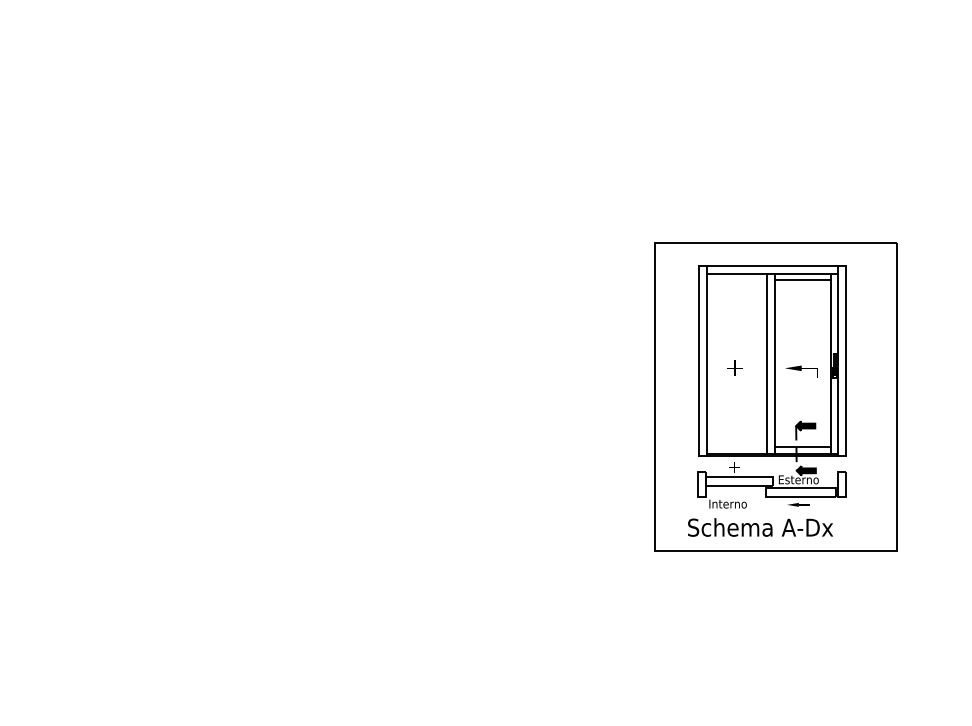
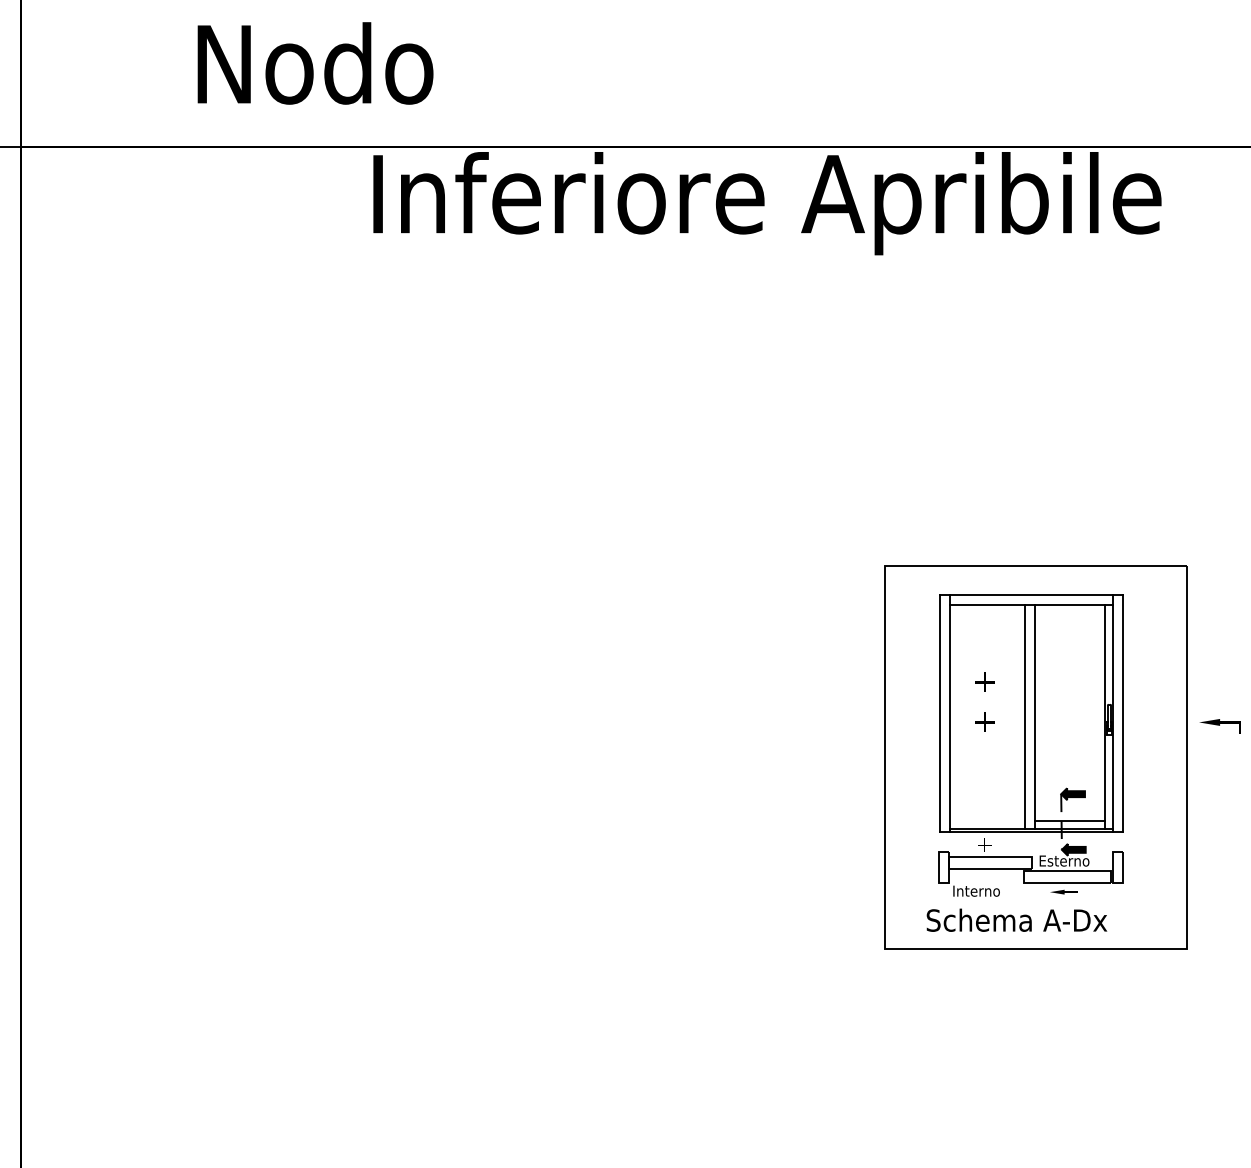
line: (802, 280) -> (1069, 613), removed
part: (734, 335) -> (984, 681), added
part: (801, 371) -> (1219, 726), moved

